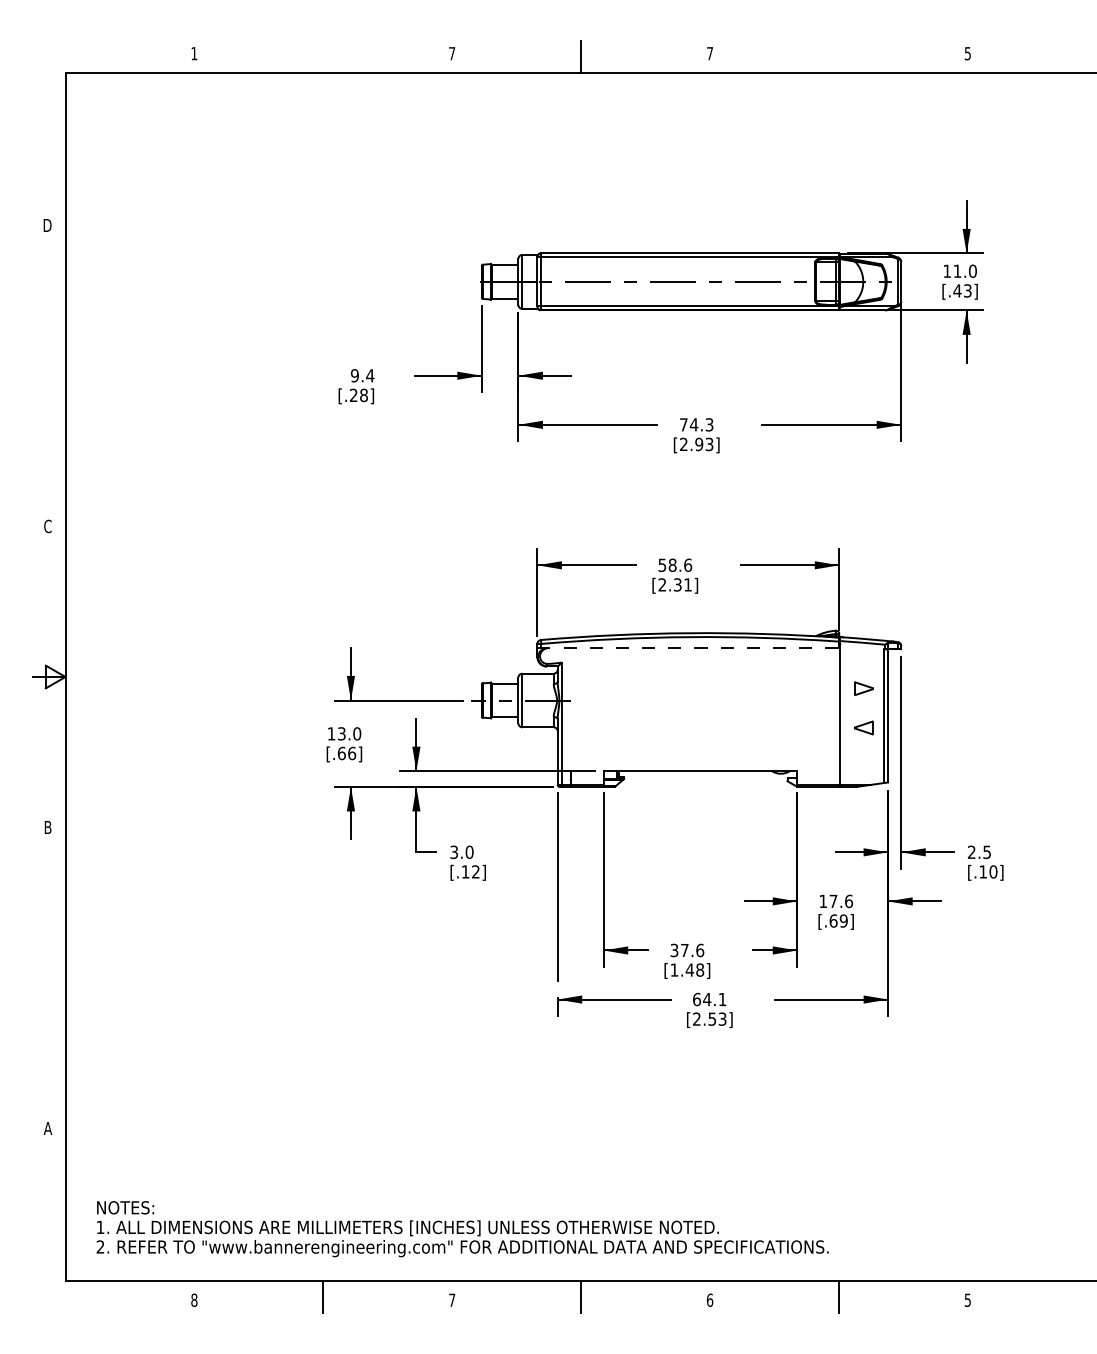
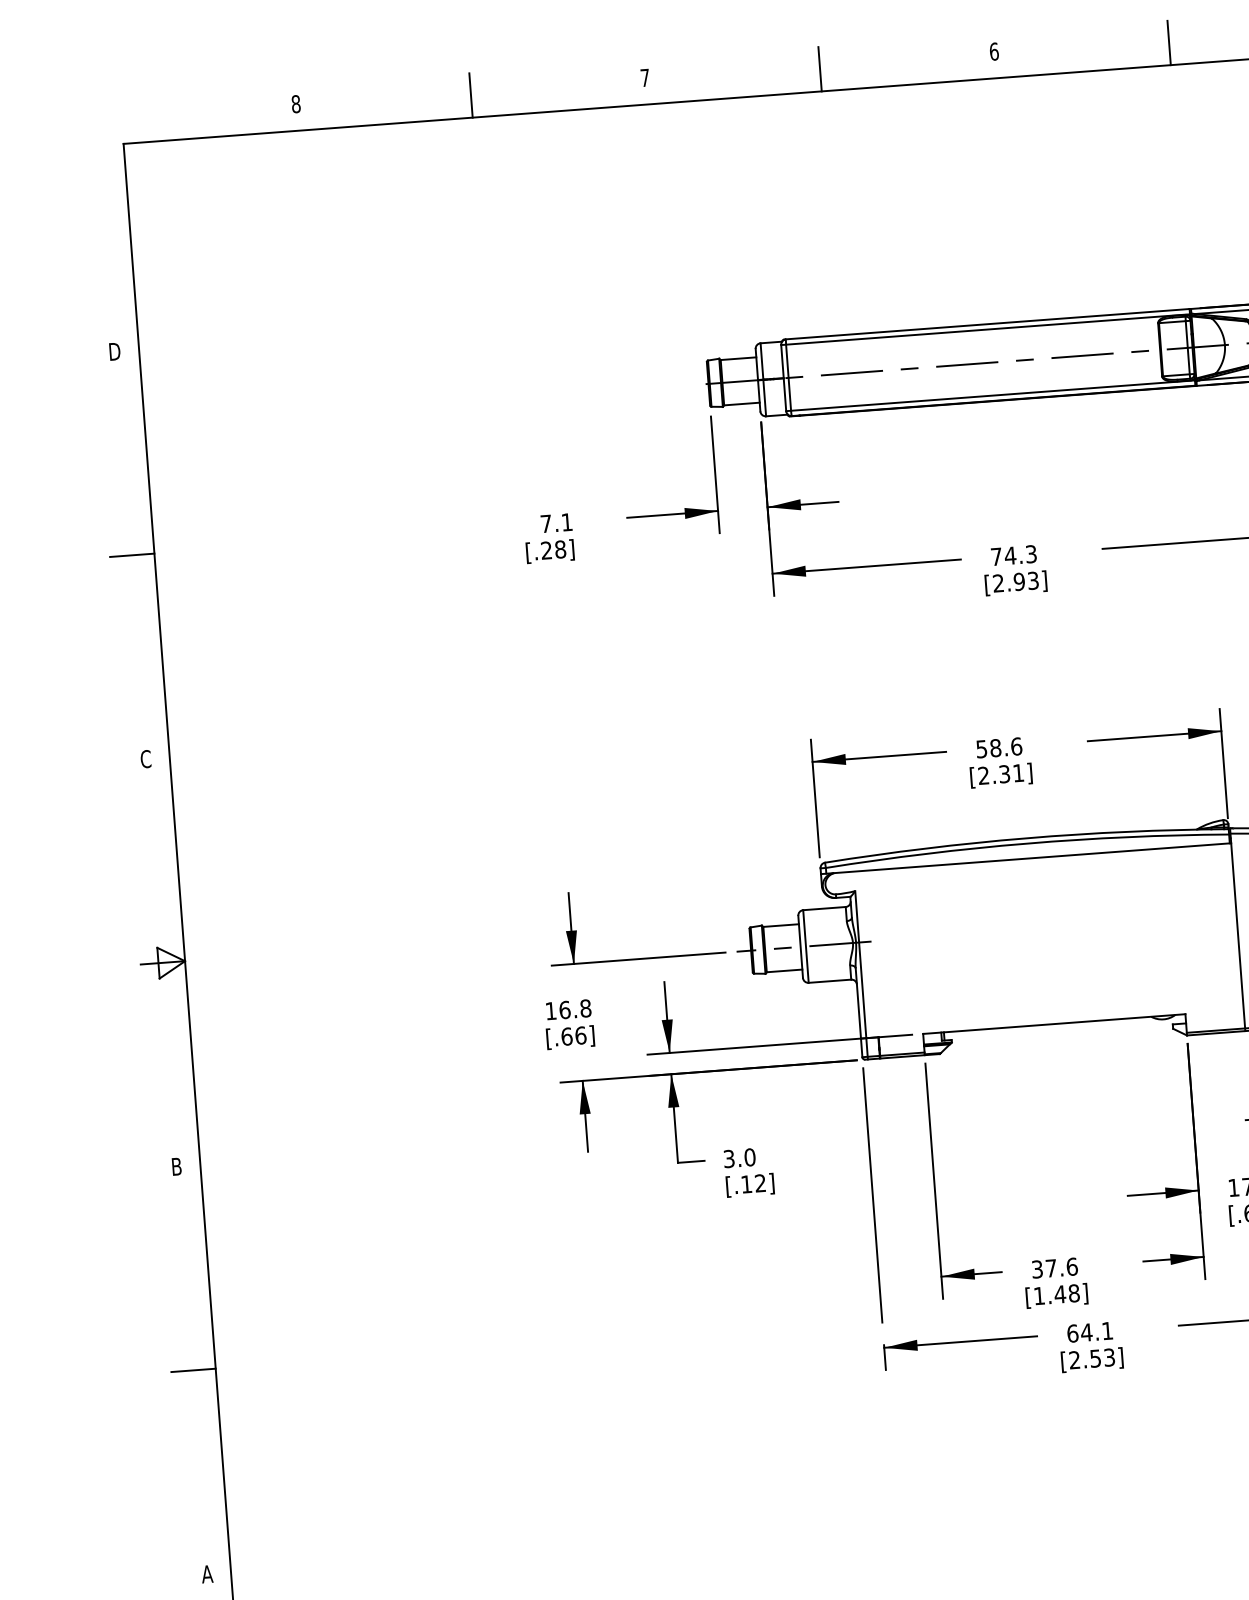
text: (194, 53) -> (296, 103), 1 -> 8
text: (709, 53) -> (993, 51), 7 -> 6
line: (323, 56) -> (471, 94), added
line: (838, 56) -> (1168, 42), added
line: (48, 375) -> (131, 554), added
text: (362, 375) -> (556, 522), 9.4 -> 7.1
line: (689, 648) -> (1026, 859), dashed -> solid
text: (349, 733) -> (575, 1008), 13.0 -> 16.8
line: (48, 978) -> (192, 1371), added

